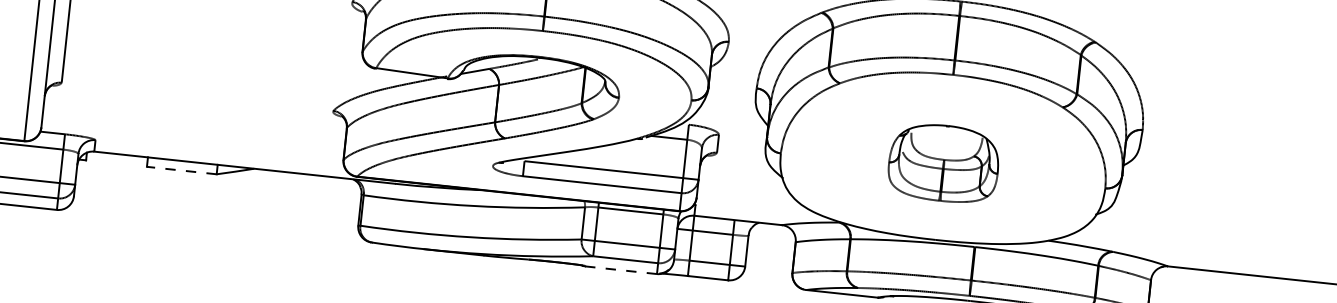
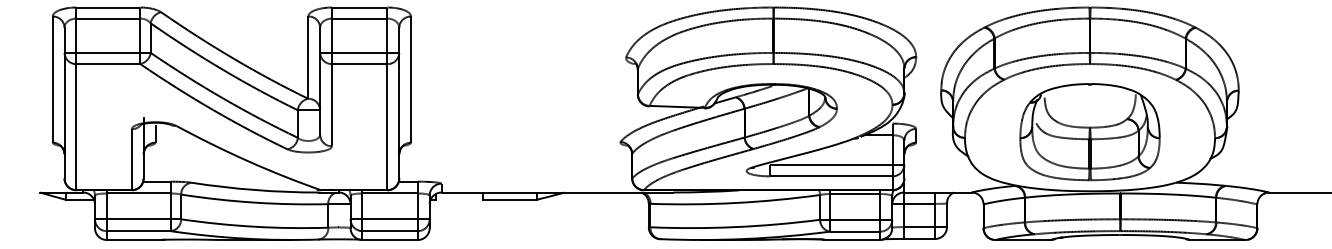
part: (943, 163) -> (1089, 132), size x1.67
line: (181, 170) -> (509, 199), dashed -> solid
line: (620, 269) -> (852, 239), dashed -> solid

